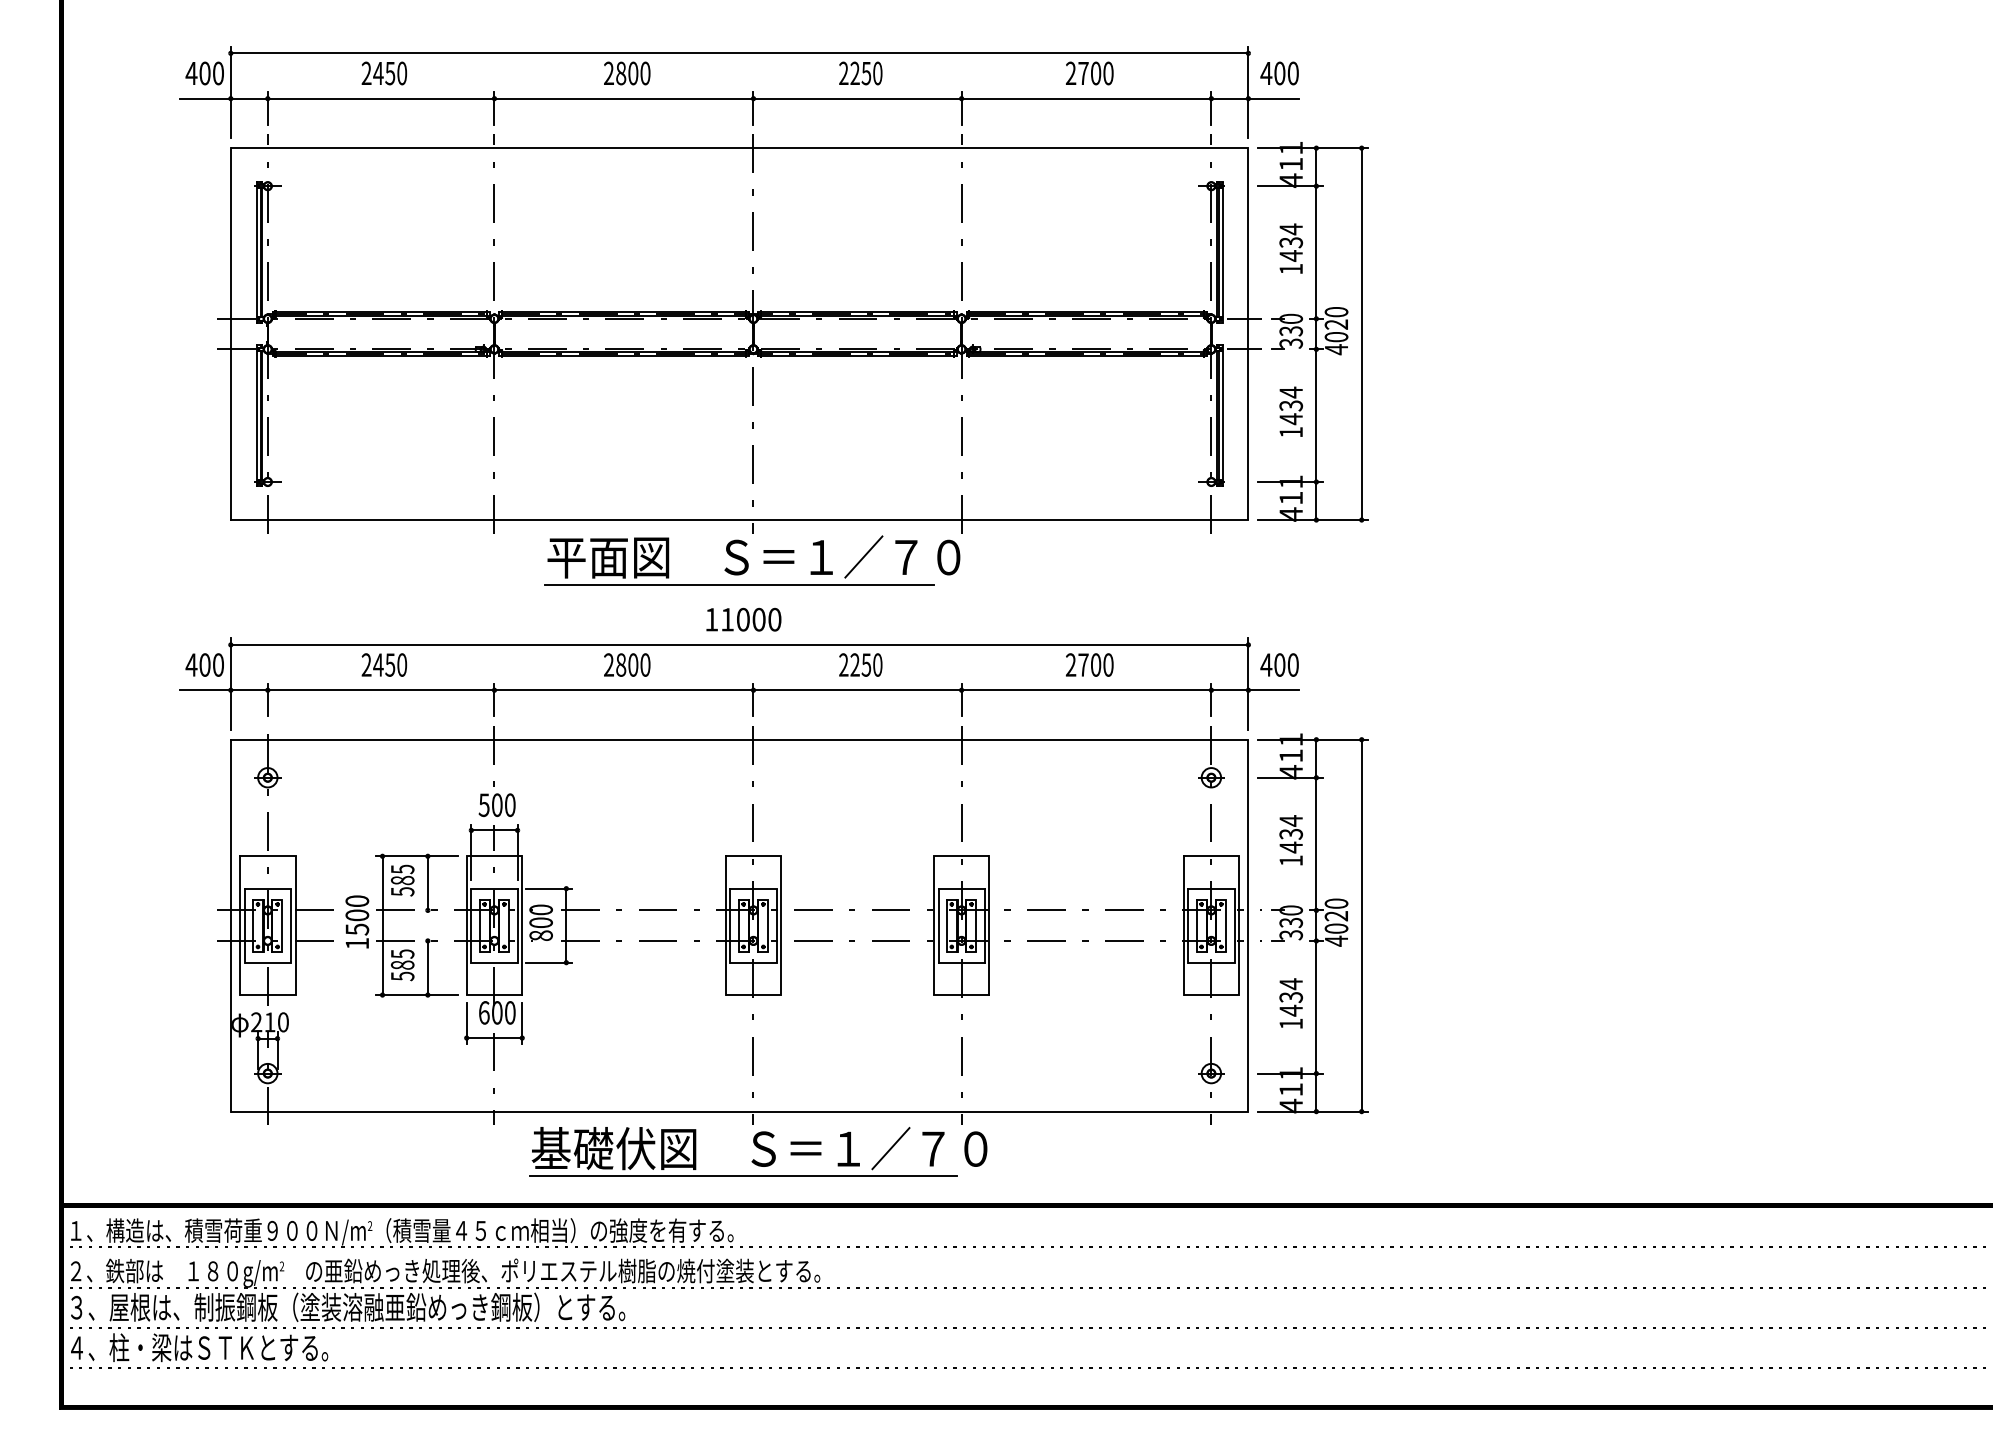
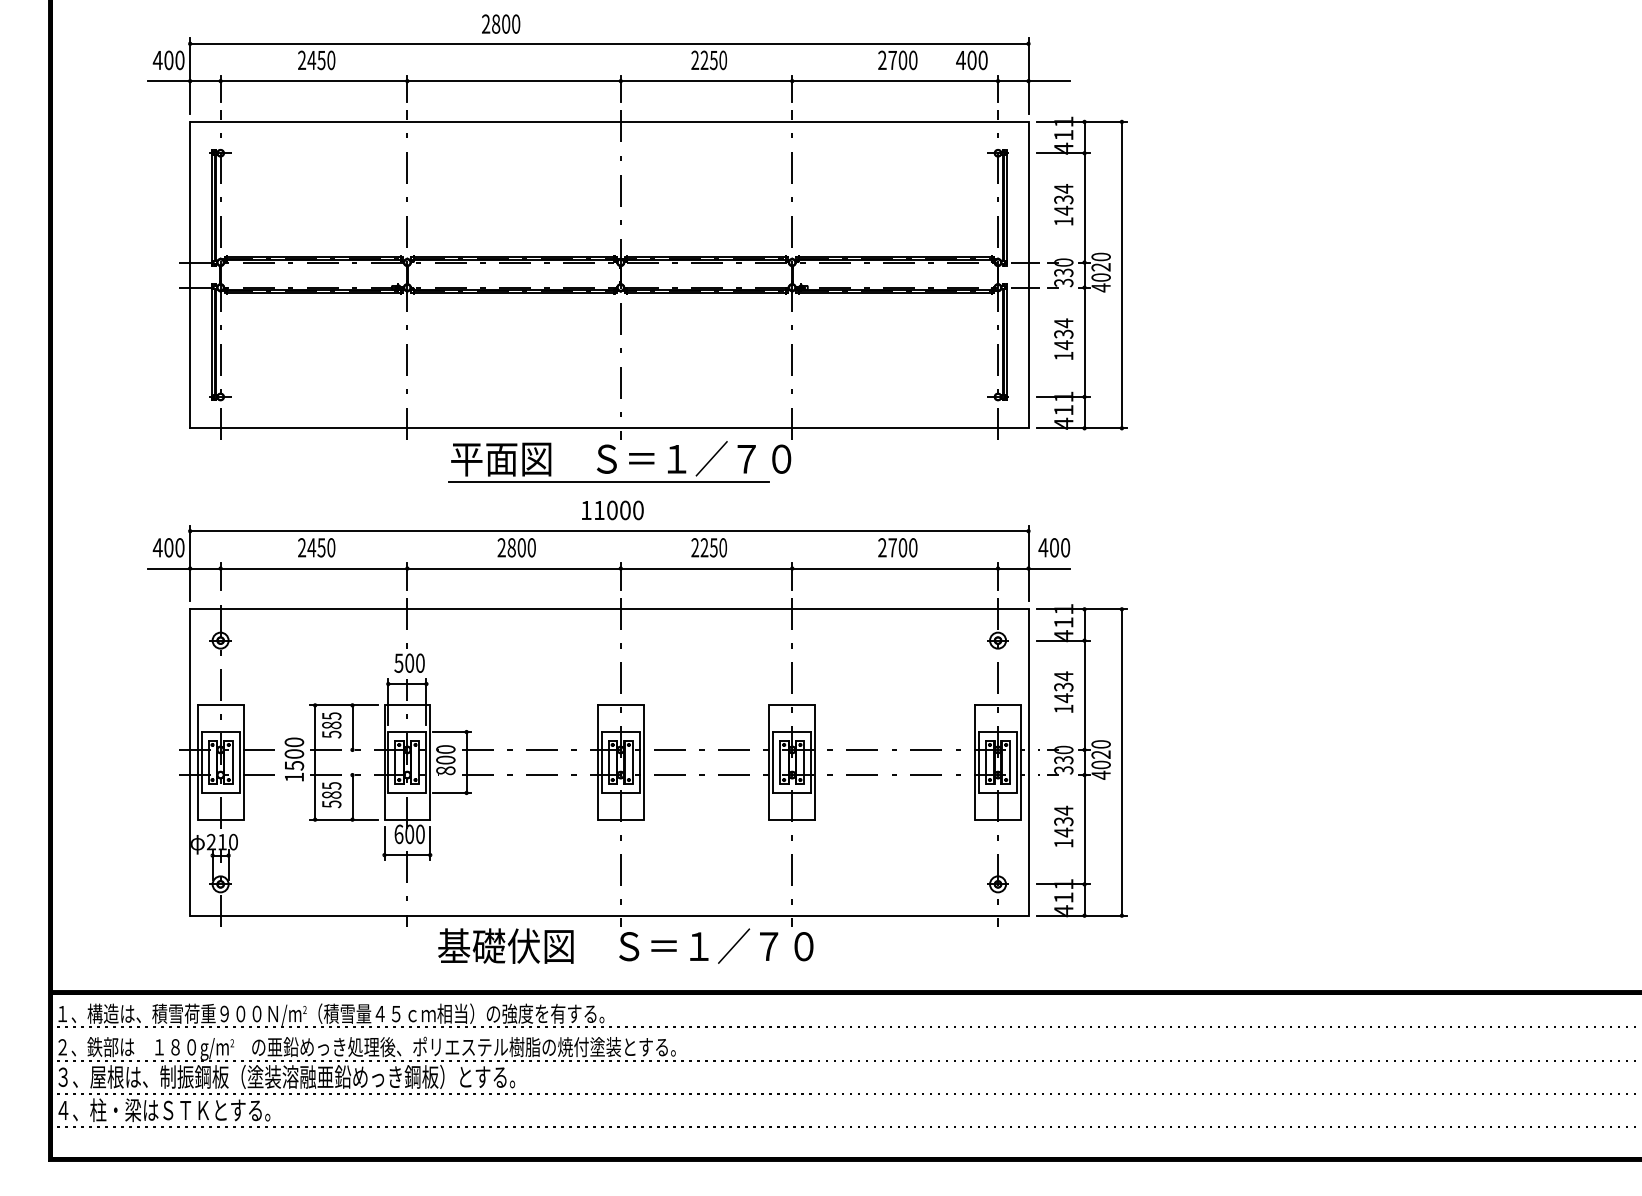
text: (627, 73) -> (501, 24), moved
text: (1279, 73) -> (971, 60), moved
line: (743, 1176) -> (612, 969), removed

